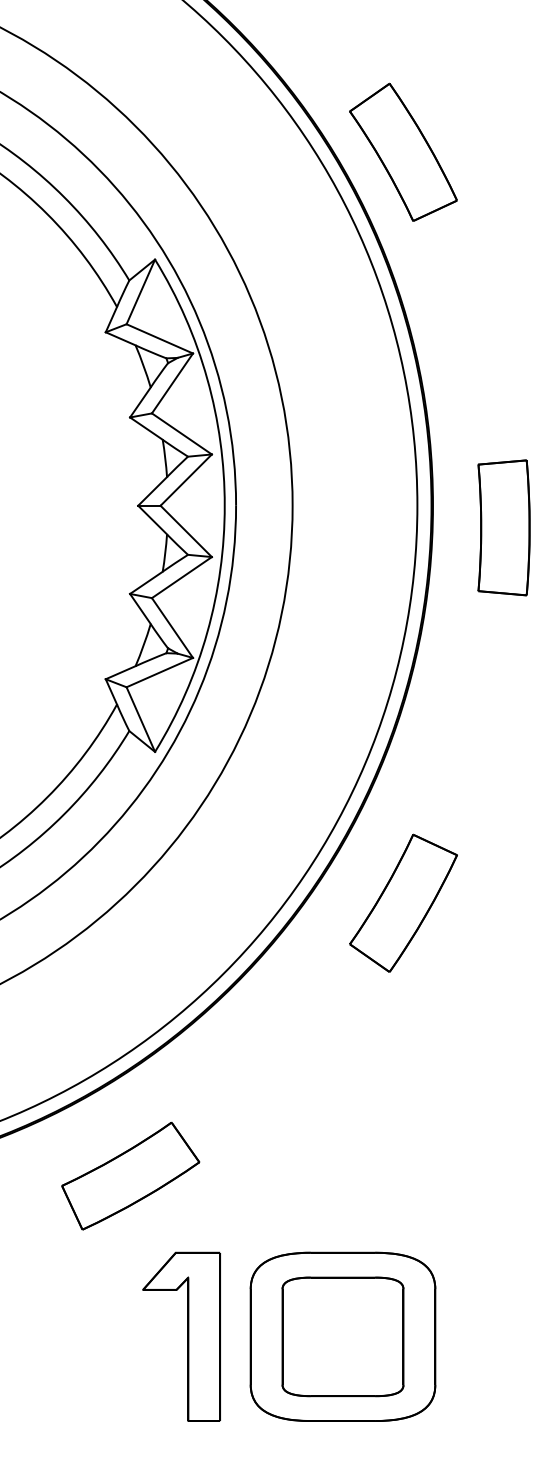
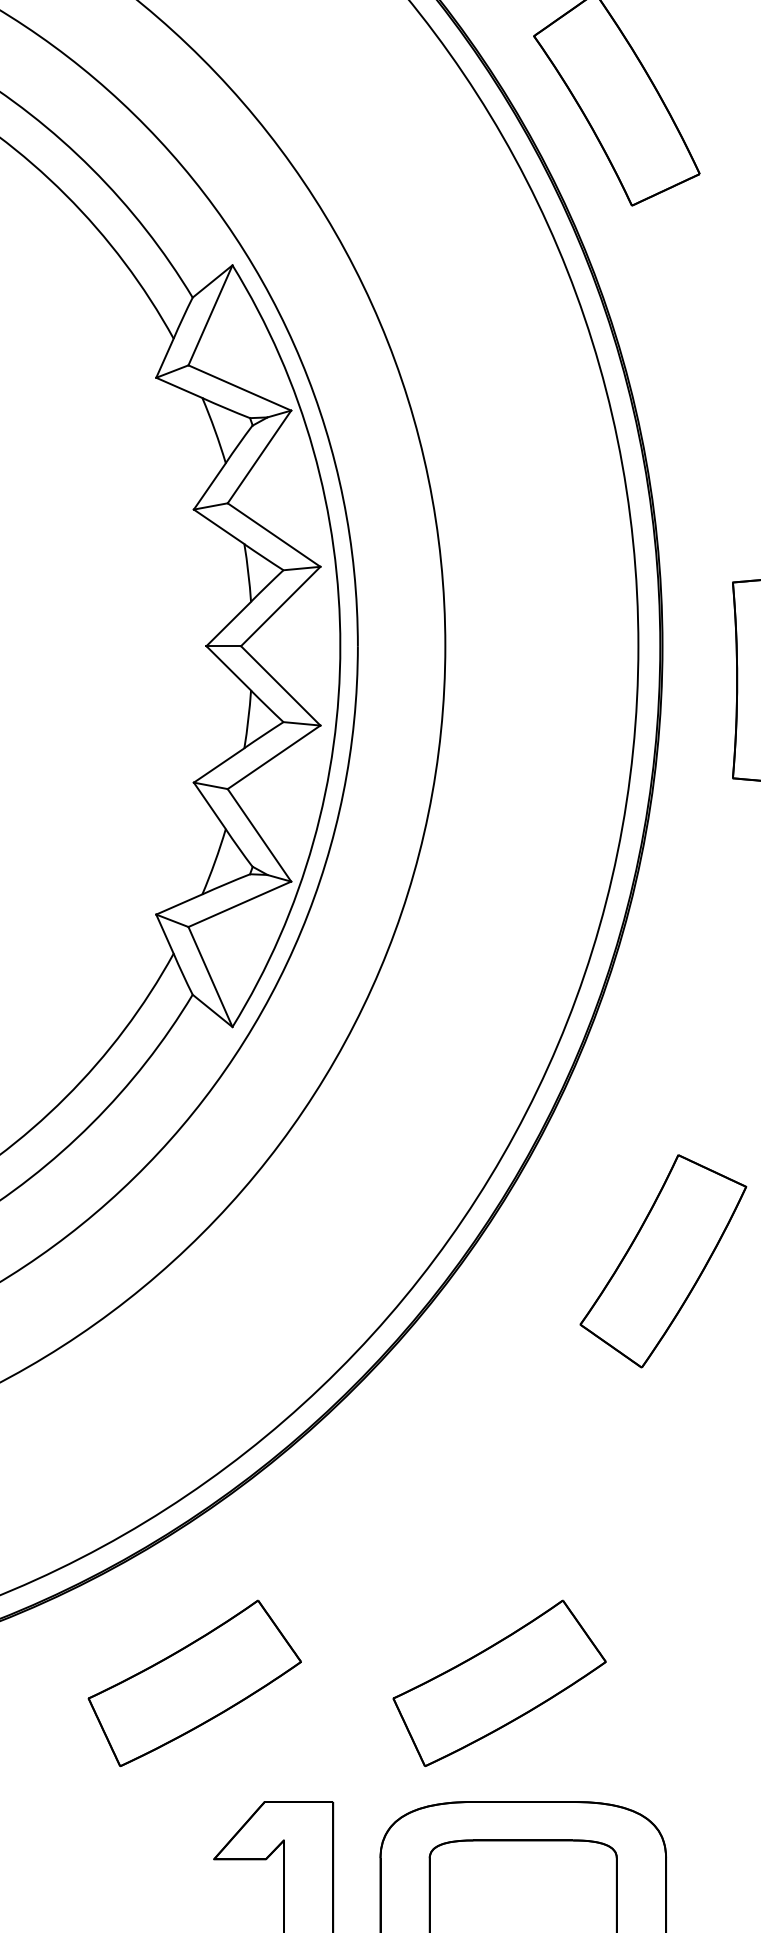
part: (403, 902) -> (663, 1260), moved
part: (327, 1175) -> (499, 1682), added

